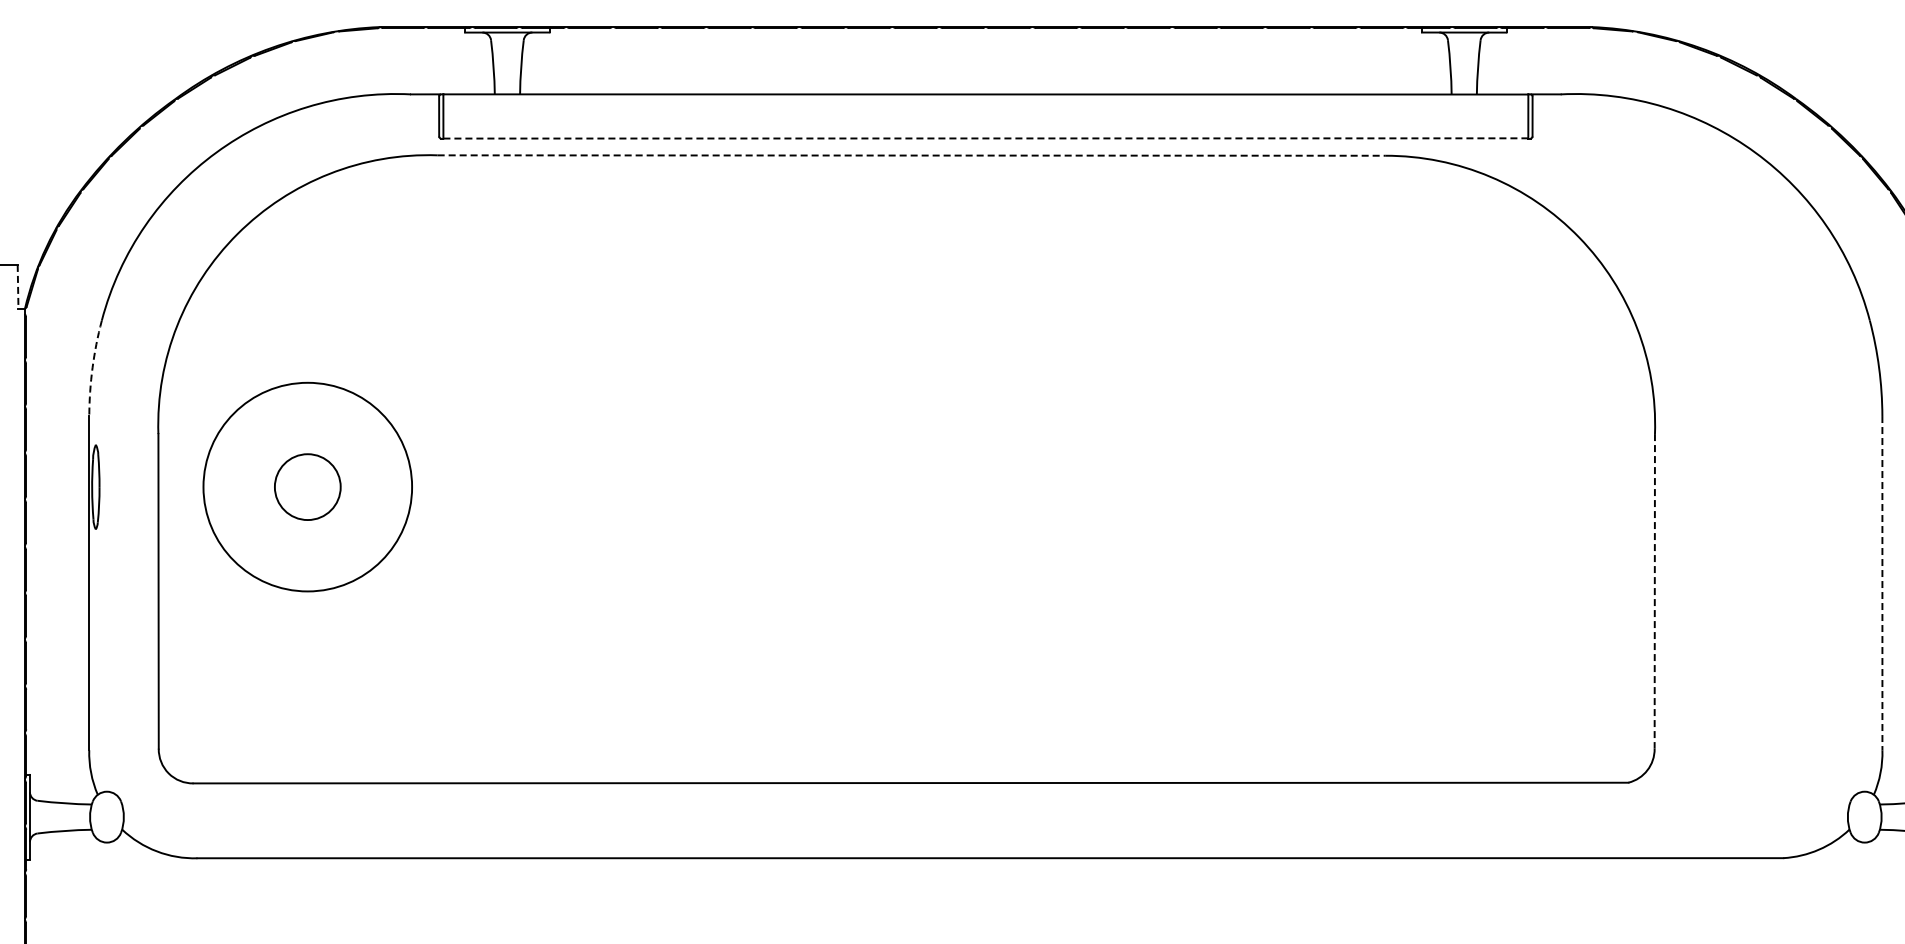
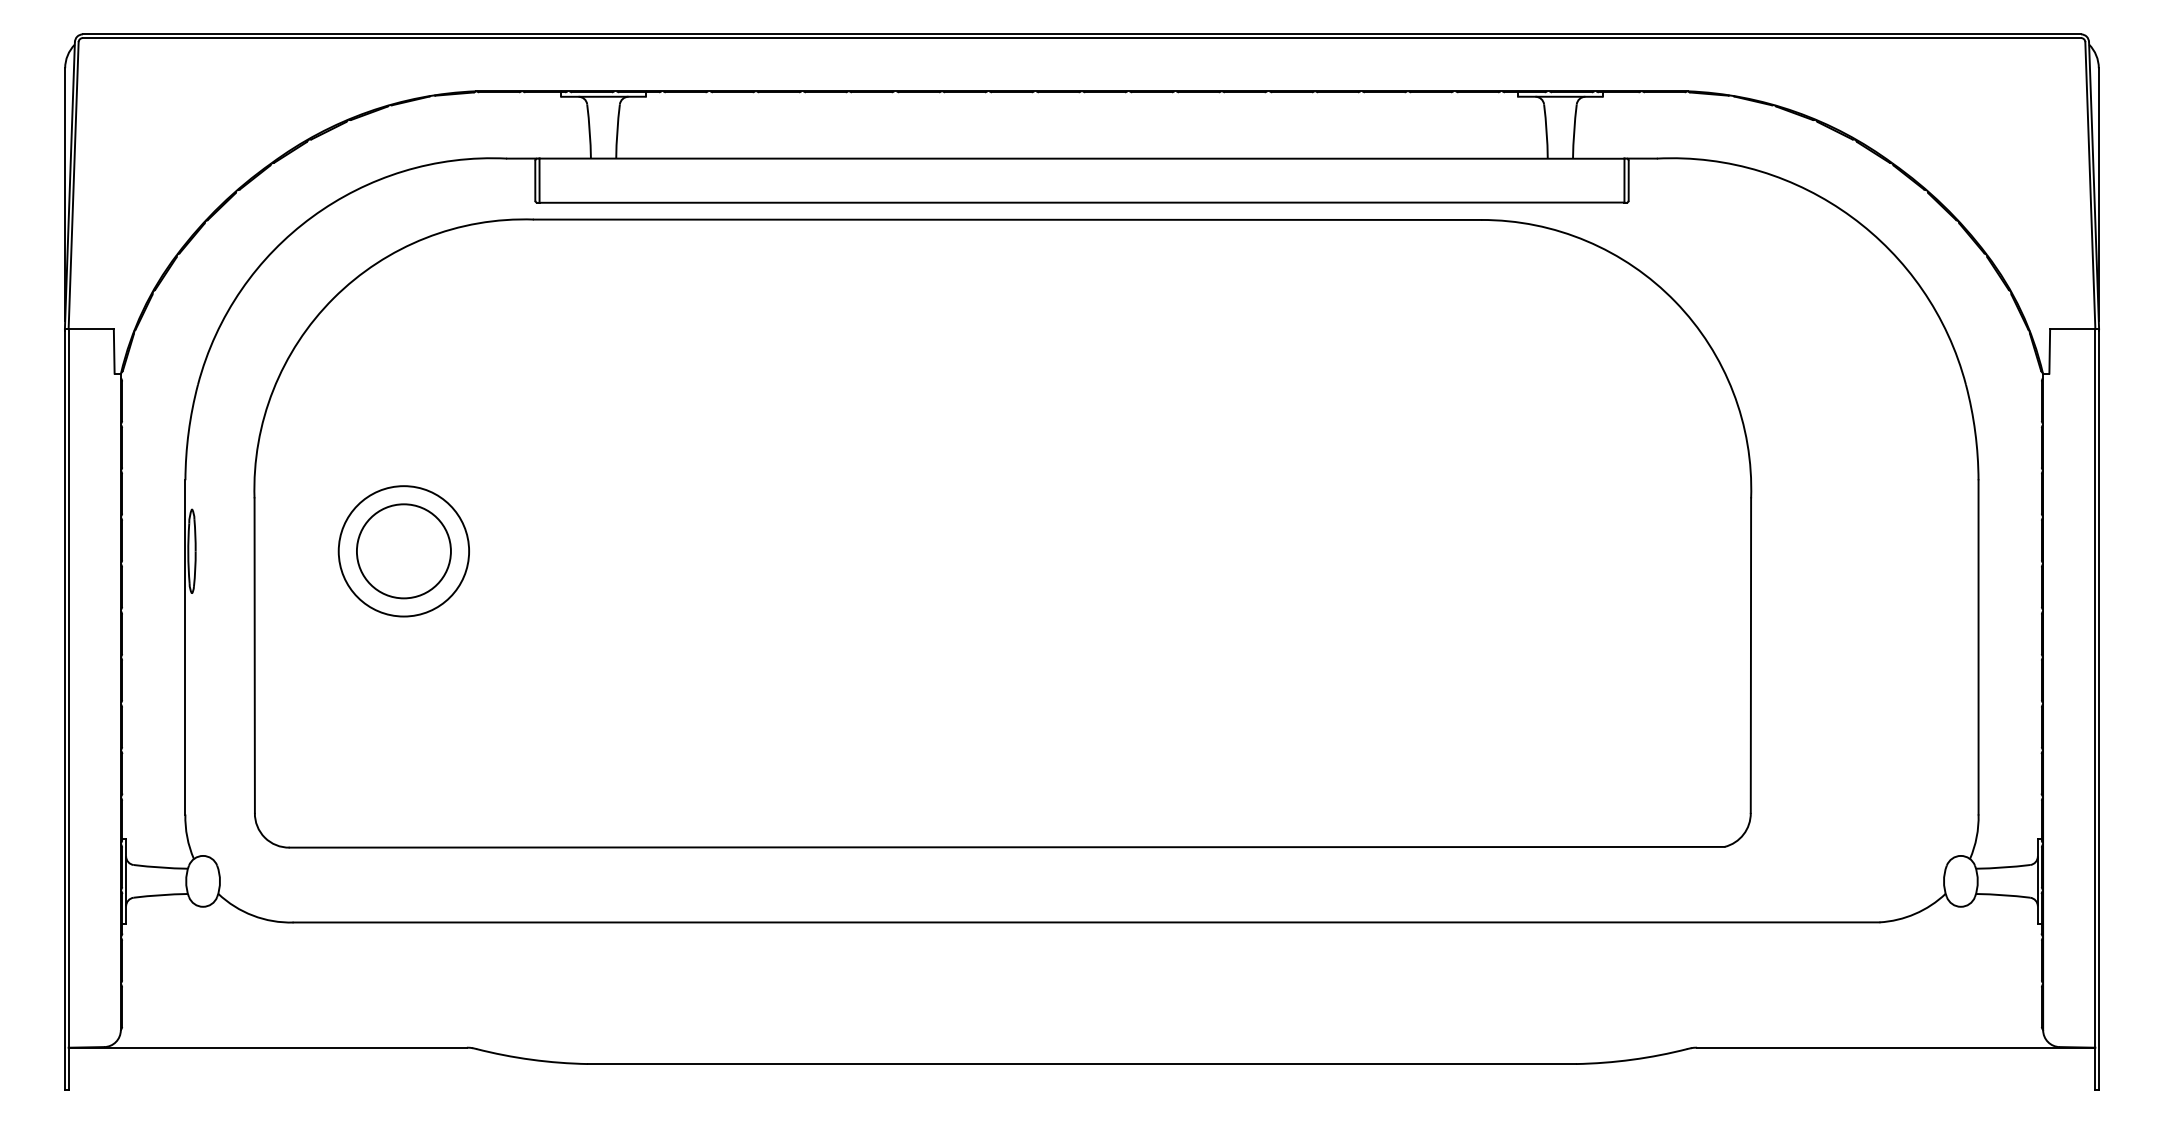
line: (986, 138) -> (1082, 202), dashed -> solid
line: (911, 155) -> (1007, 219), dashed -> solid
line: (18, 287) -> (114, 351), dashed -> solid
arc: (92, 368) -> (188, 432), dashed -> solid
circle: (307, 487) -> (403, 551), size x0.62
circle: (307, 487) -> (403, 551), size x1.43
line: (1882, 583) -> (1978, 647), dashed -> solid
line: (1654, 592) -> (1750, 656), dashed -> solid

